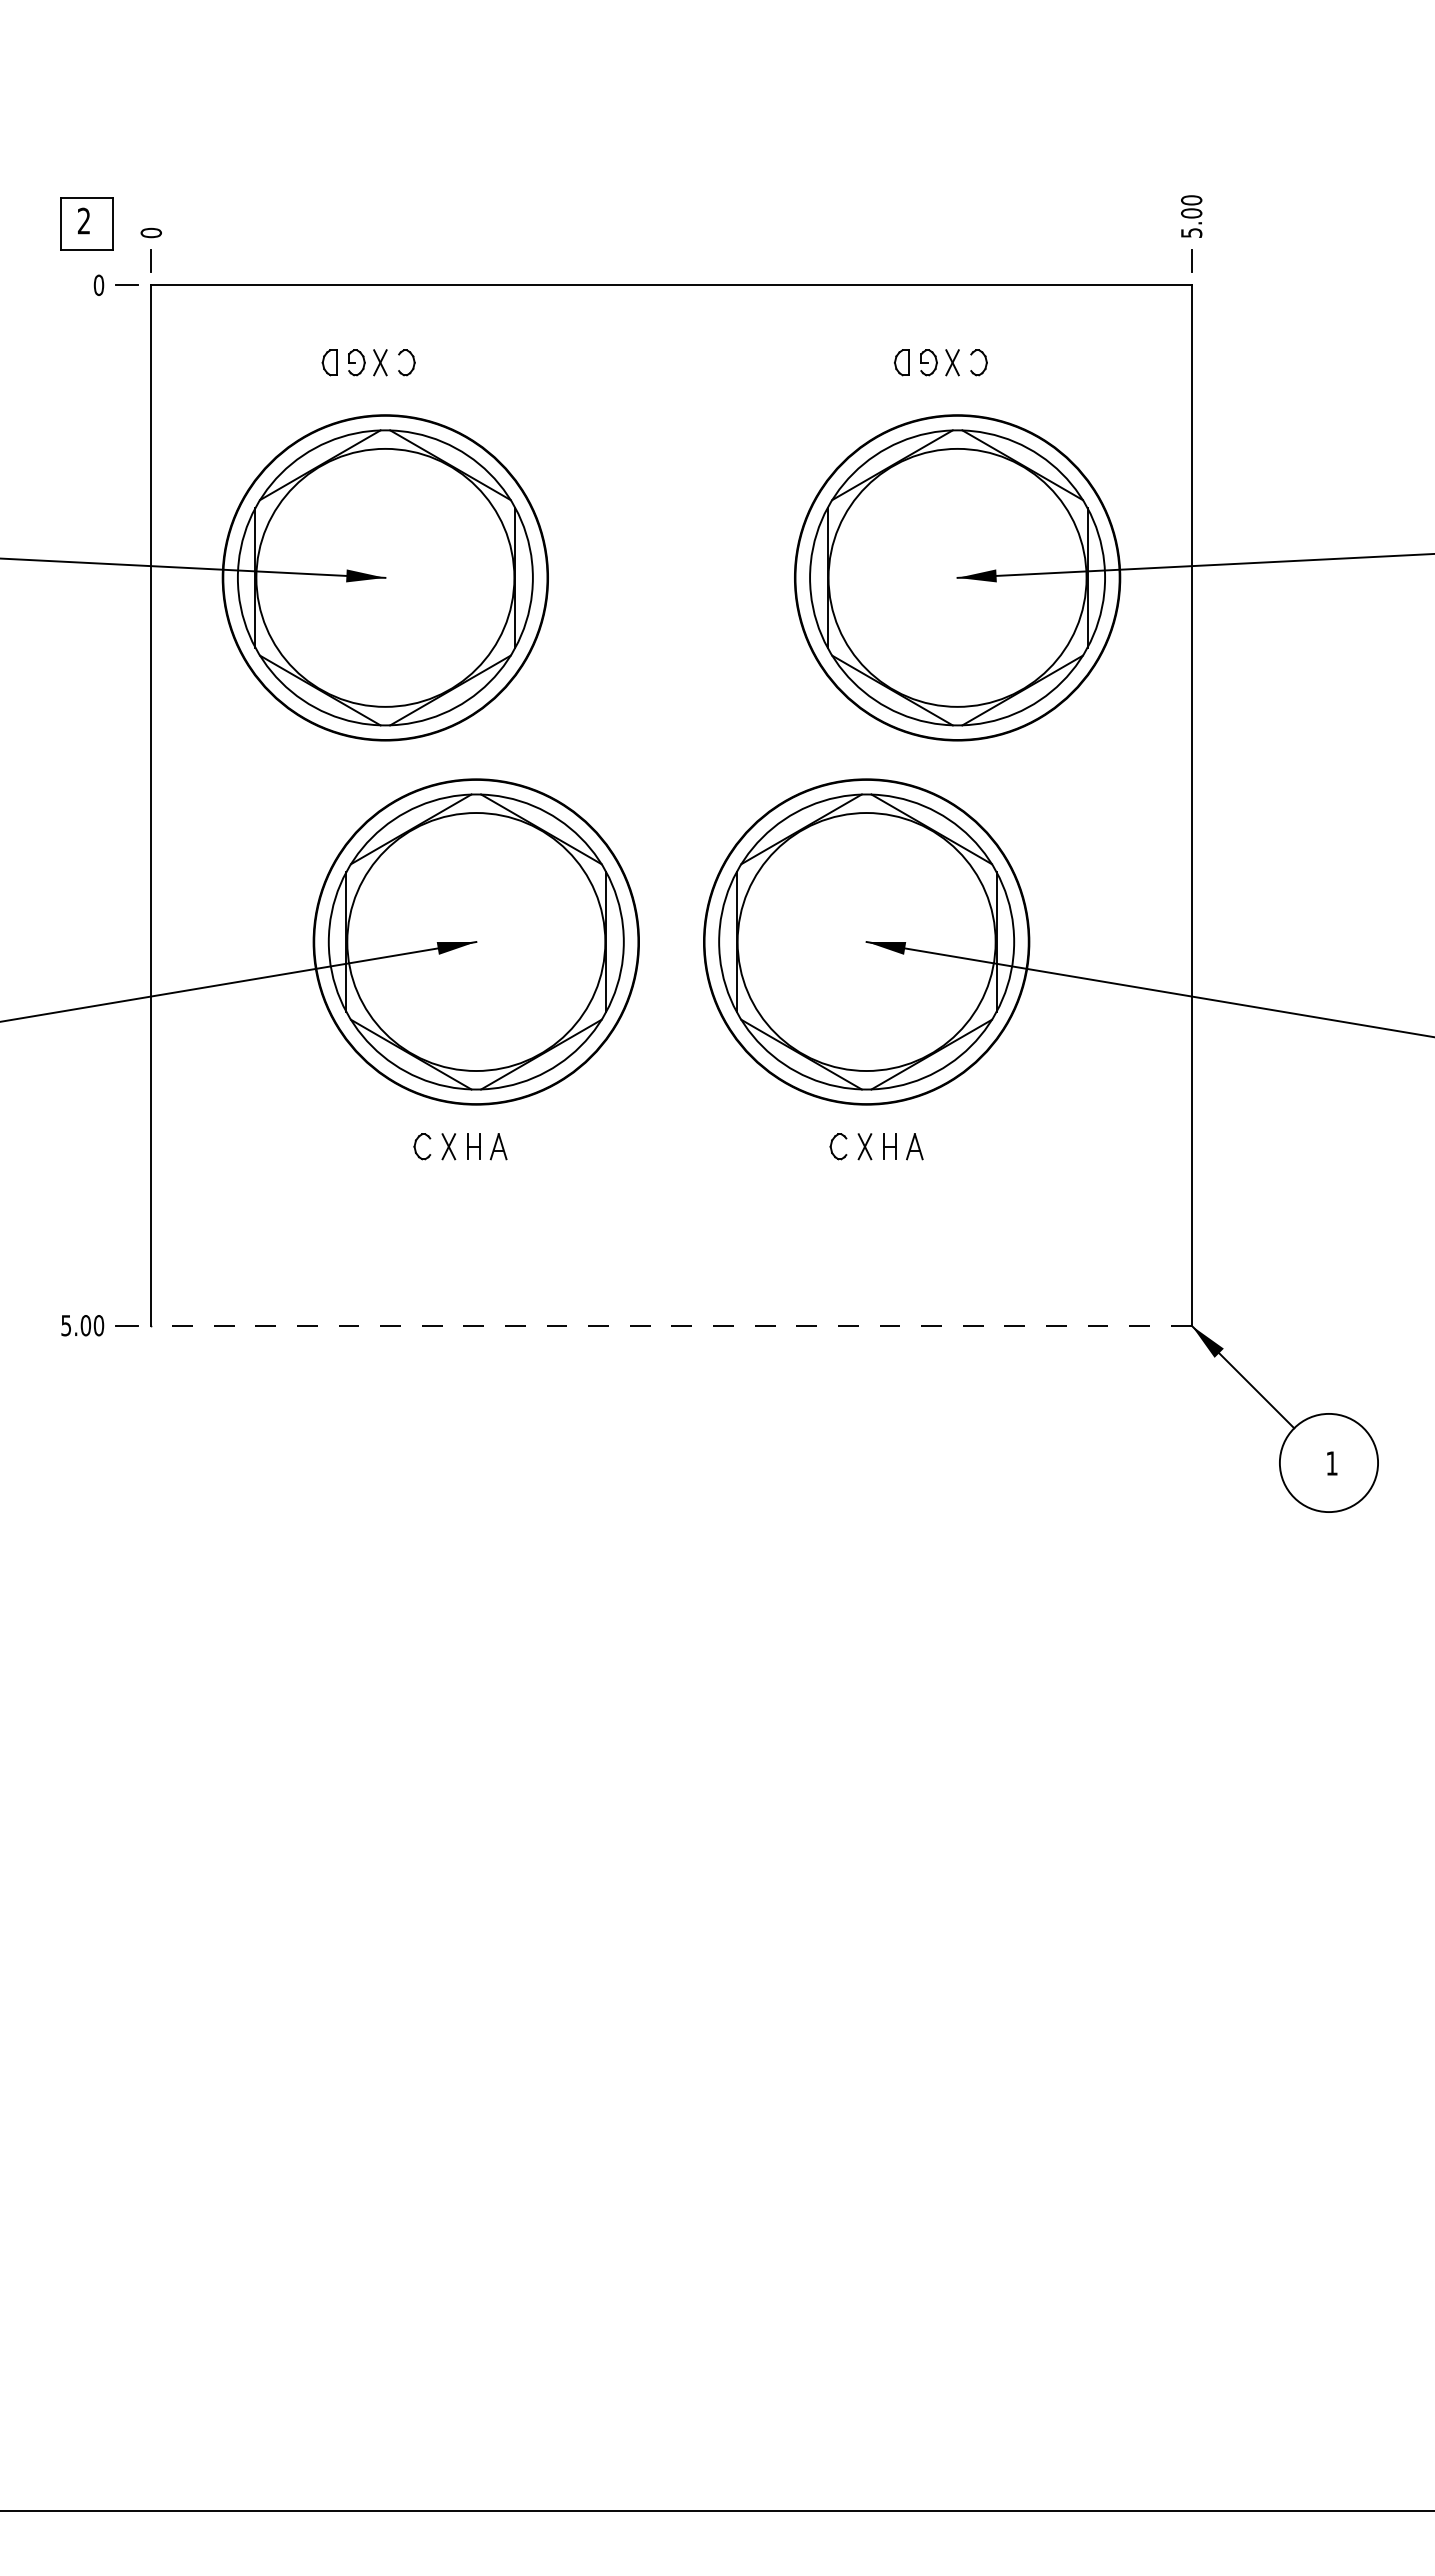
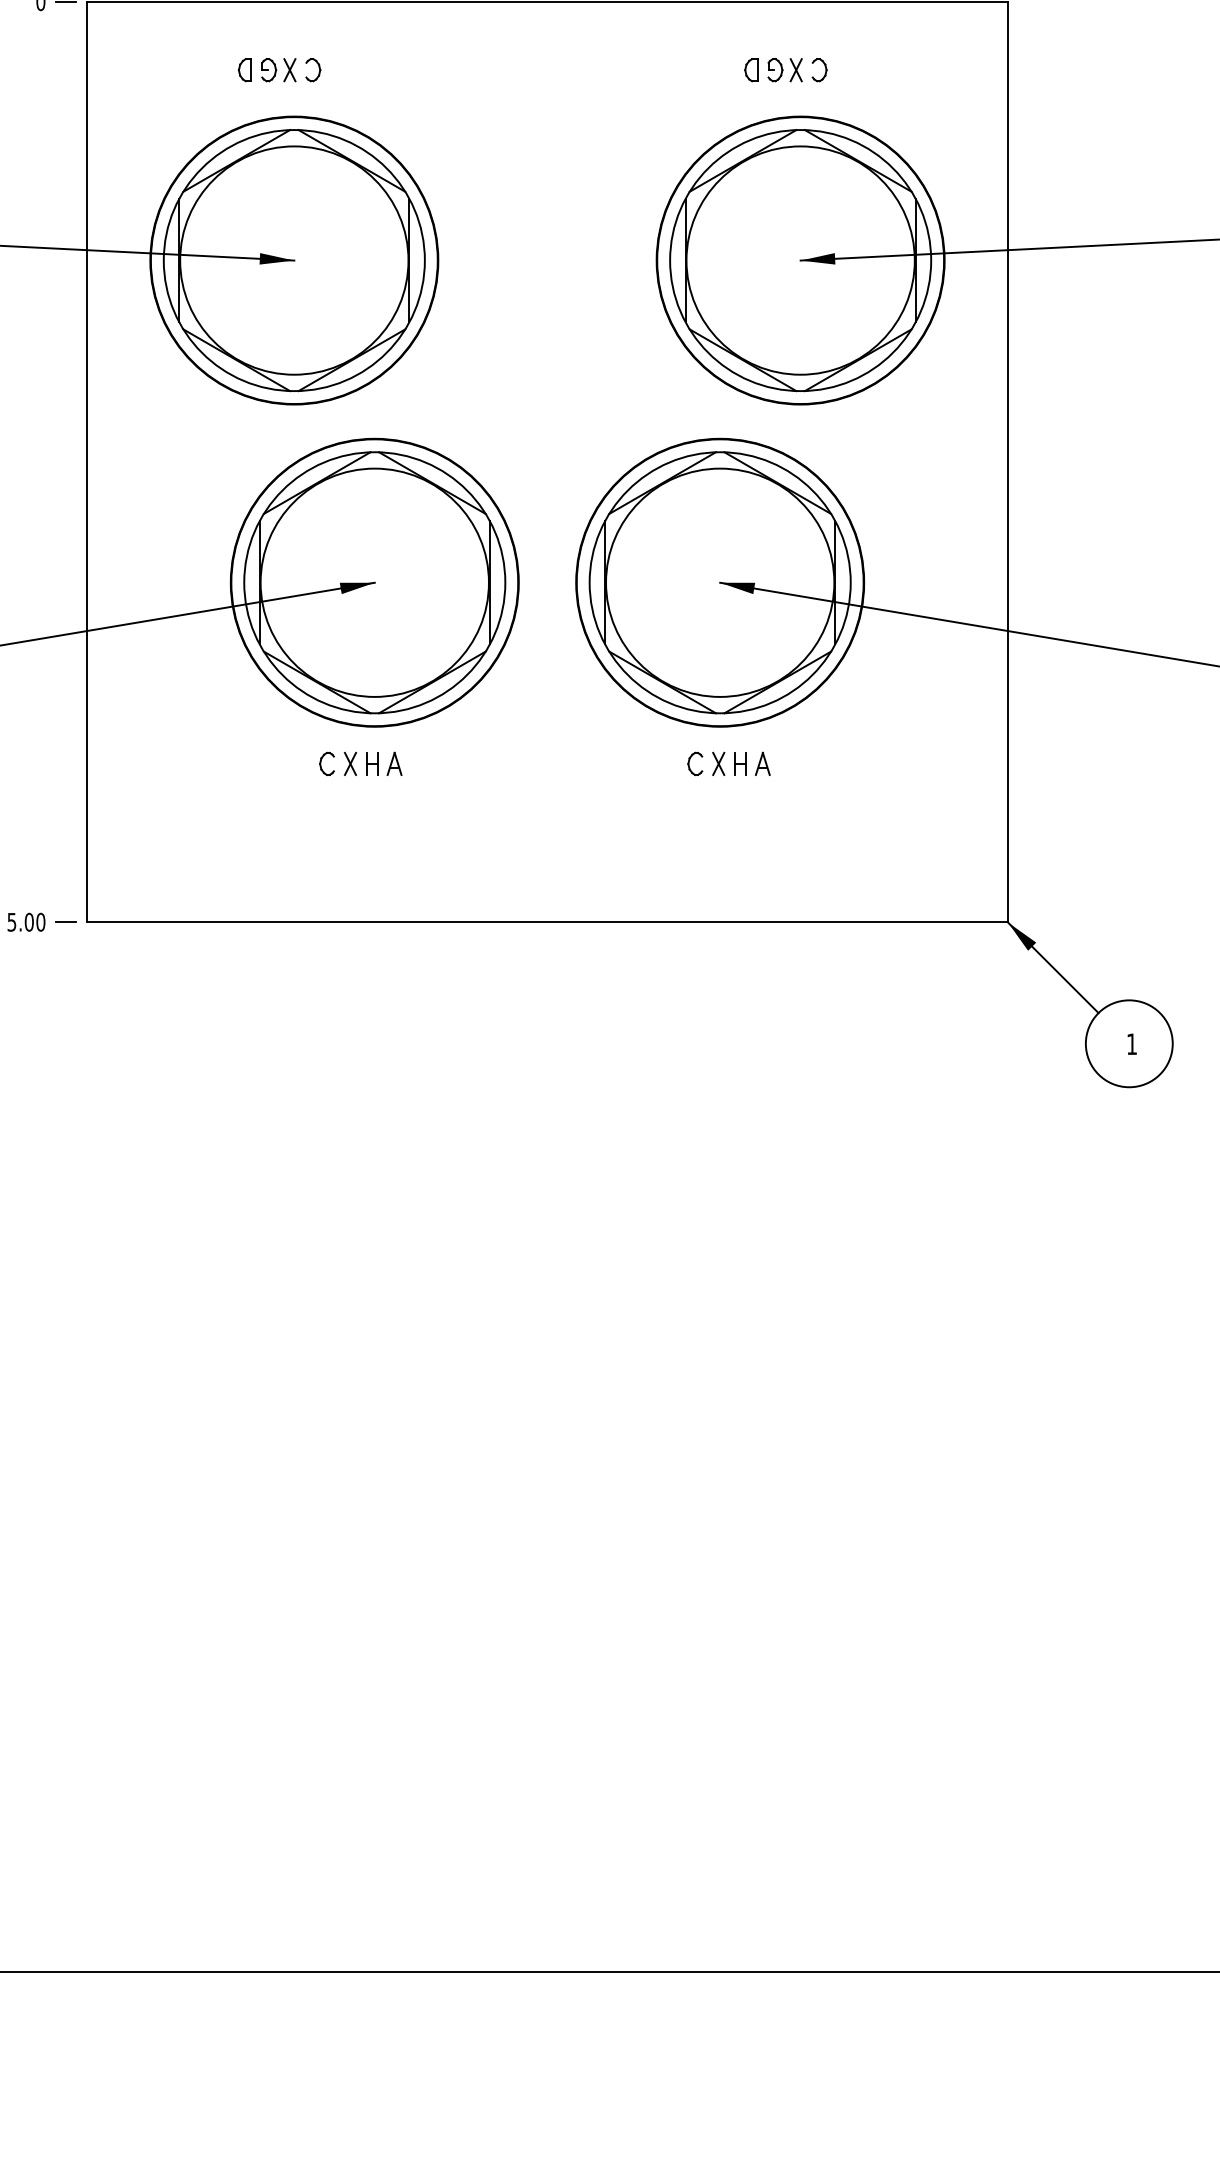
line: (670, 1325) -> (546, 922), dashed -> solid

